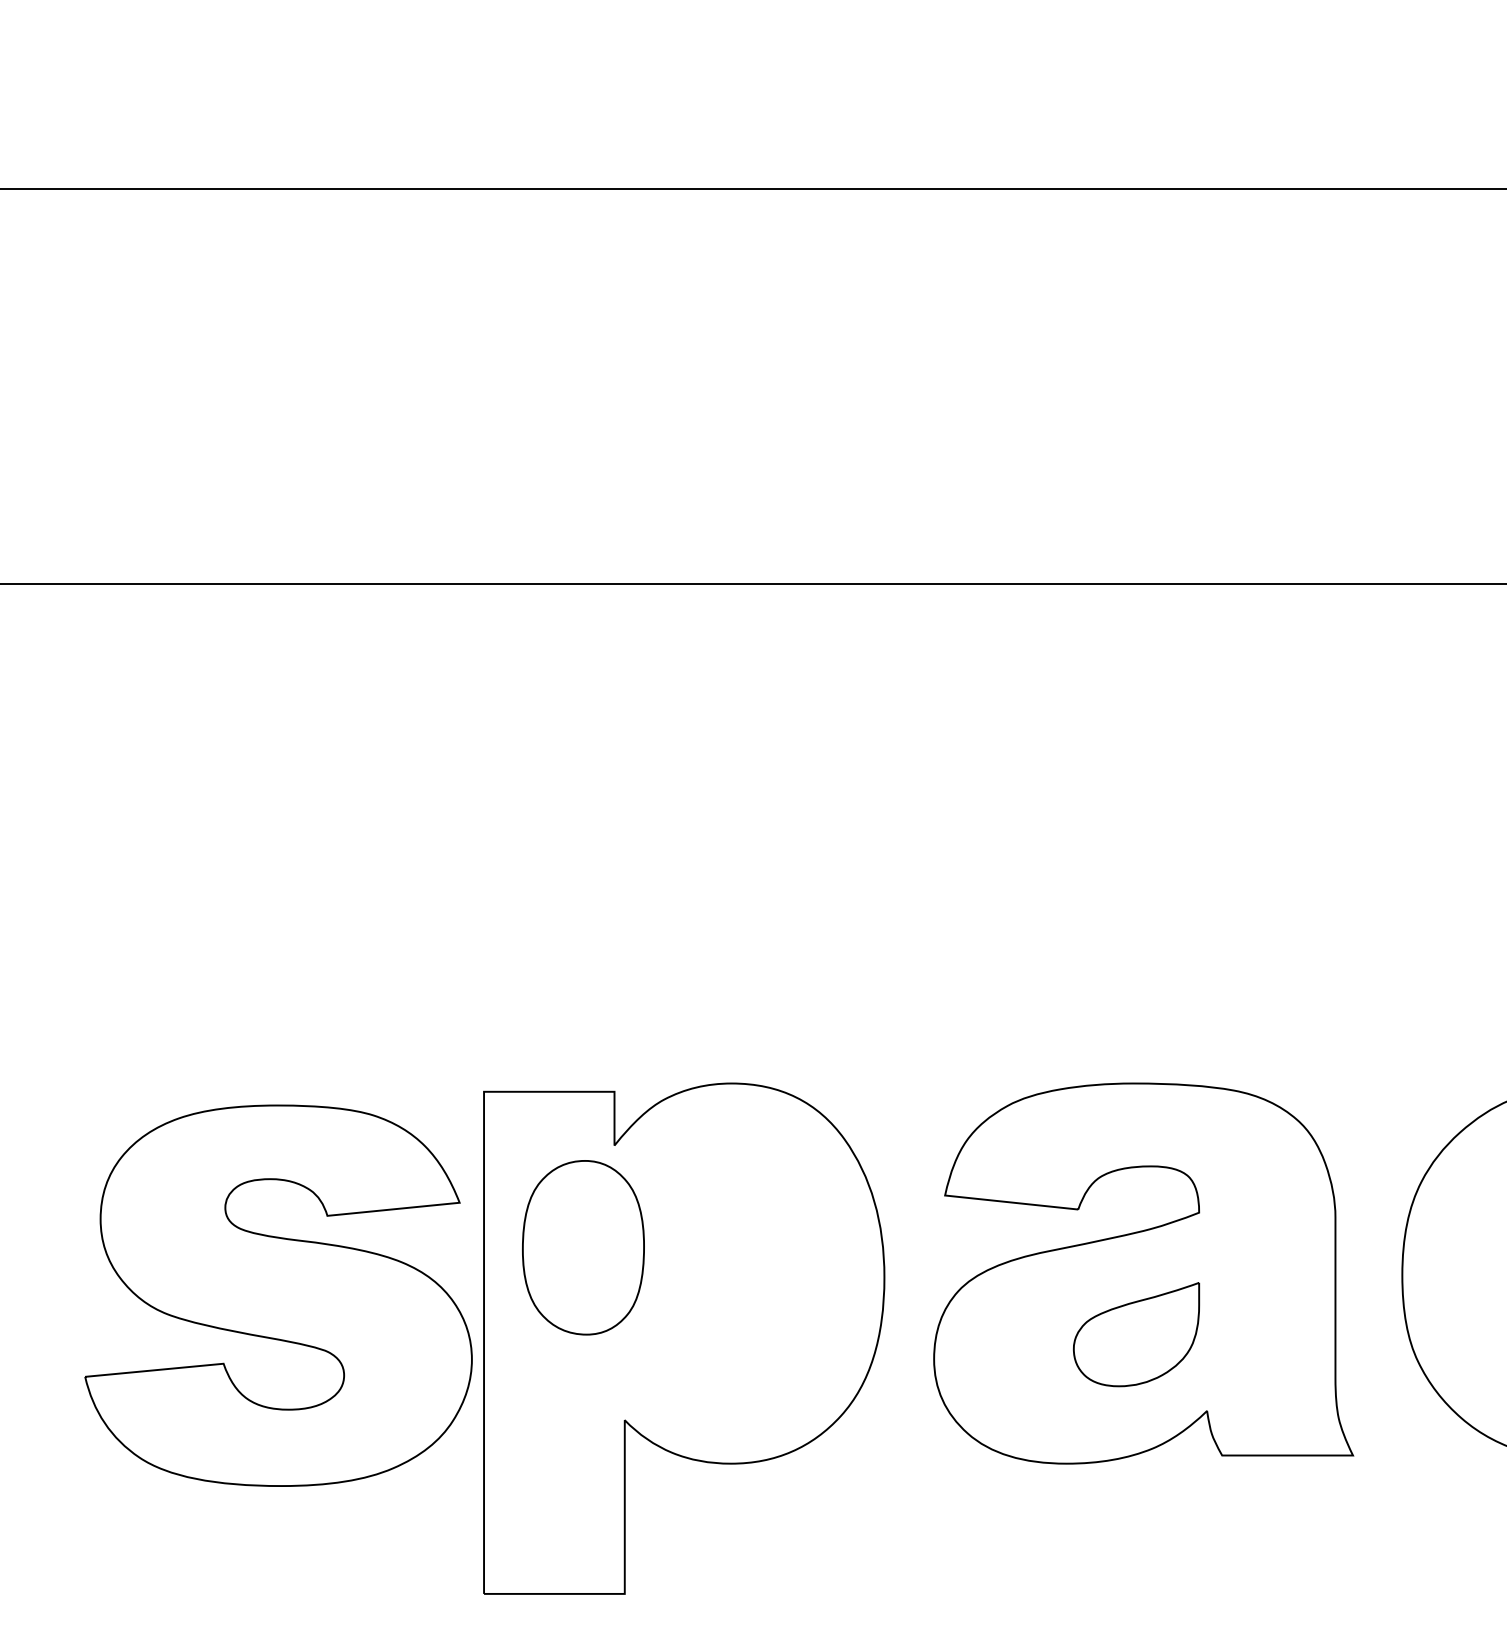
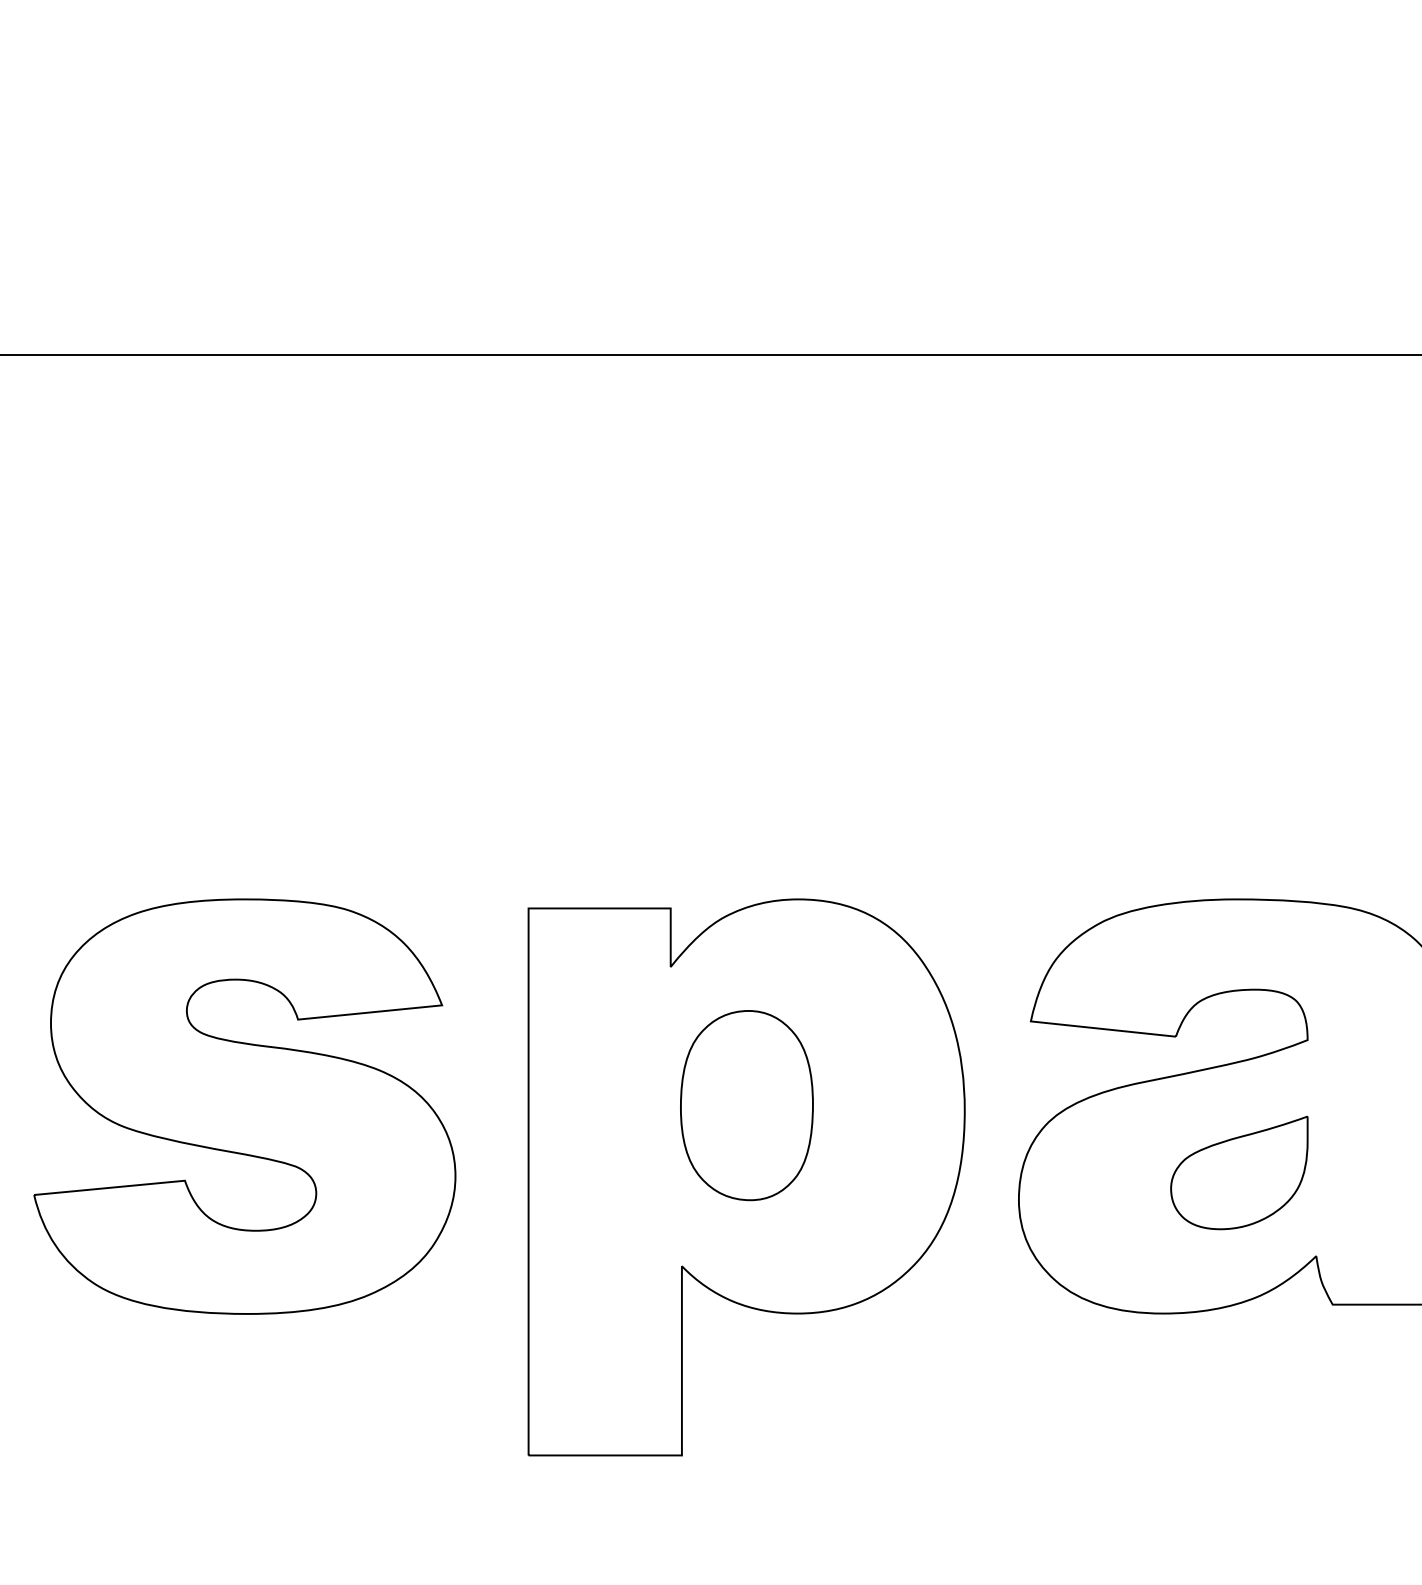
part: (583, 1247) -> (746, 1105), moved
part: (278, 1295) -> (244, 1106), moved

